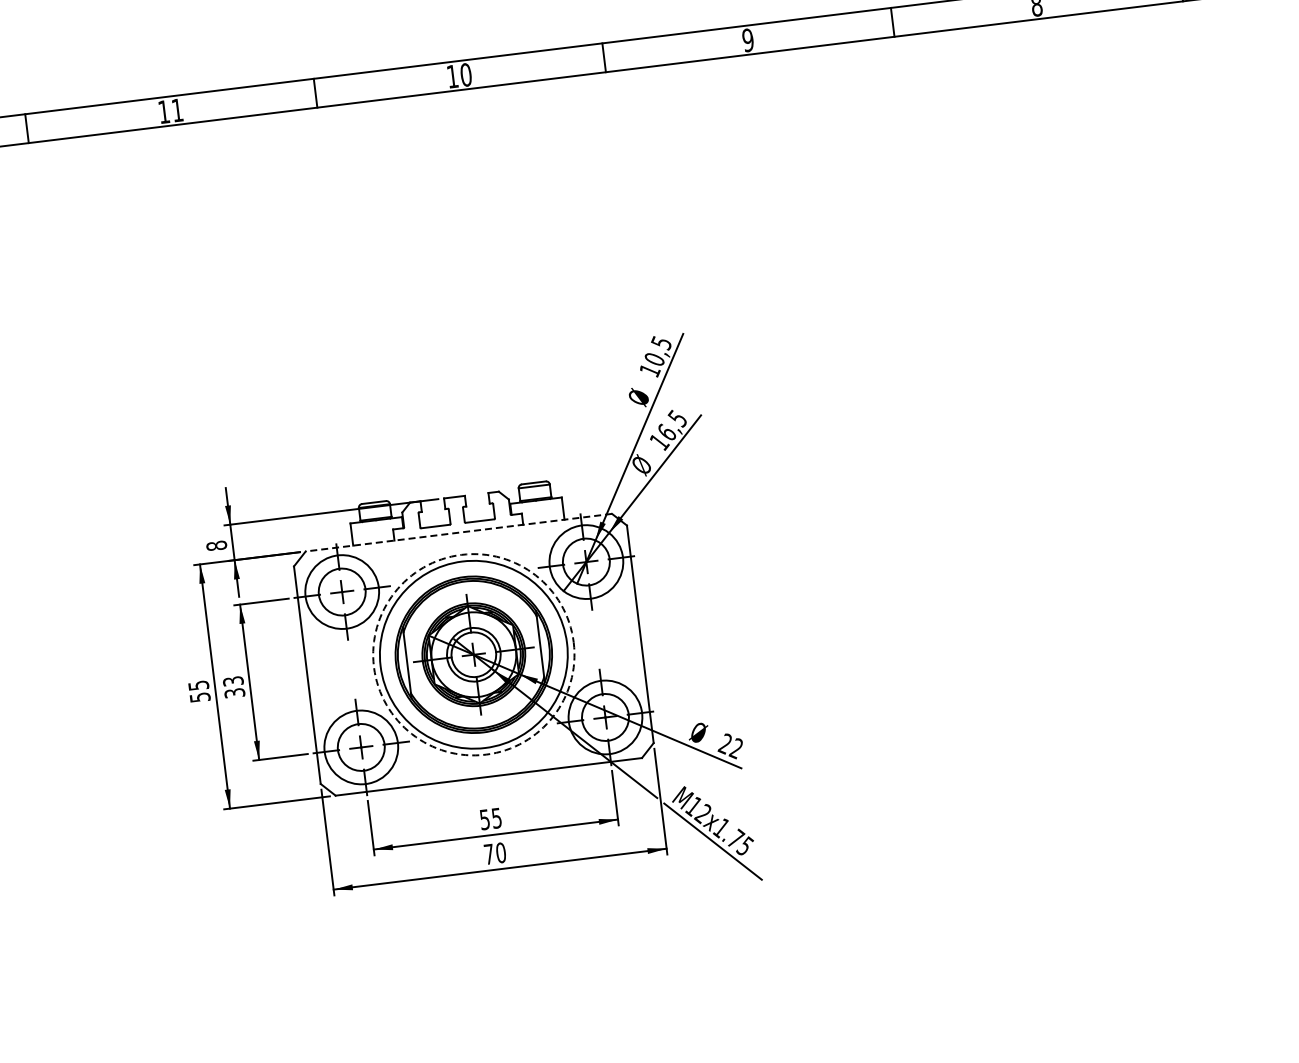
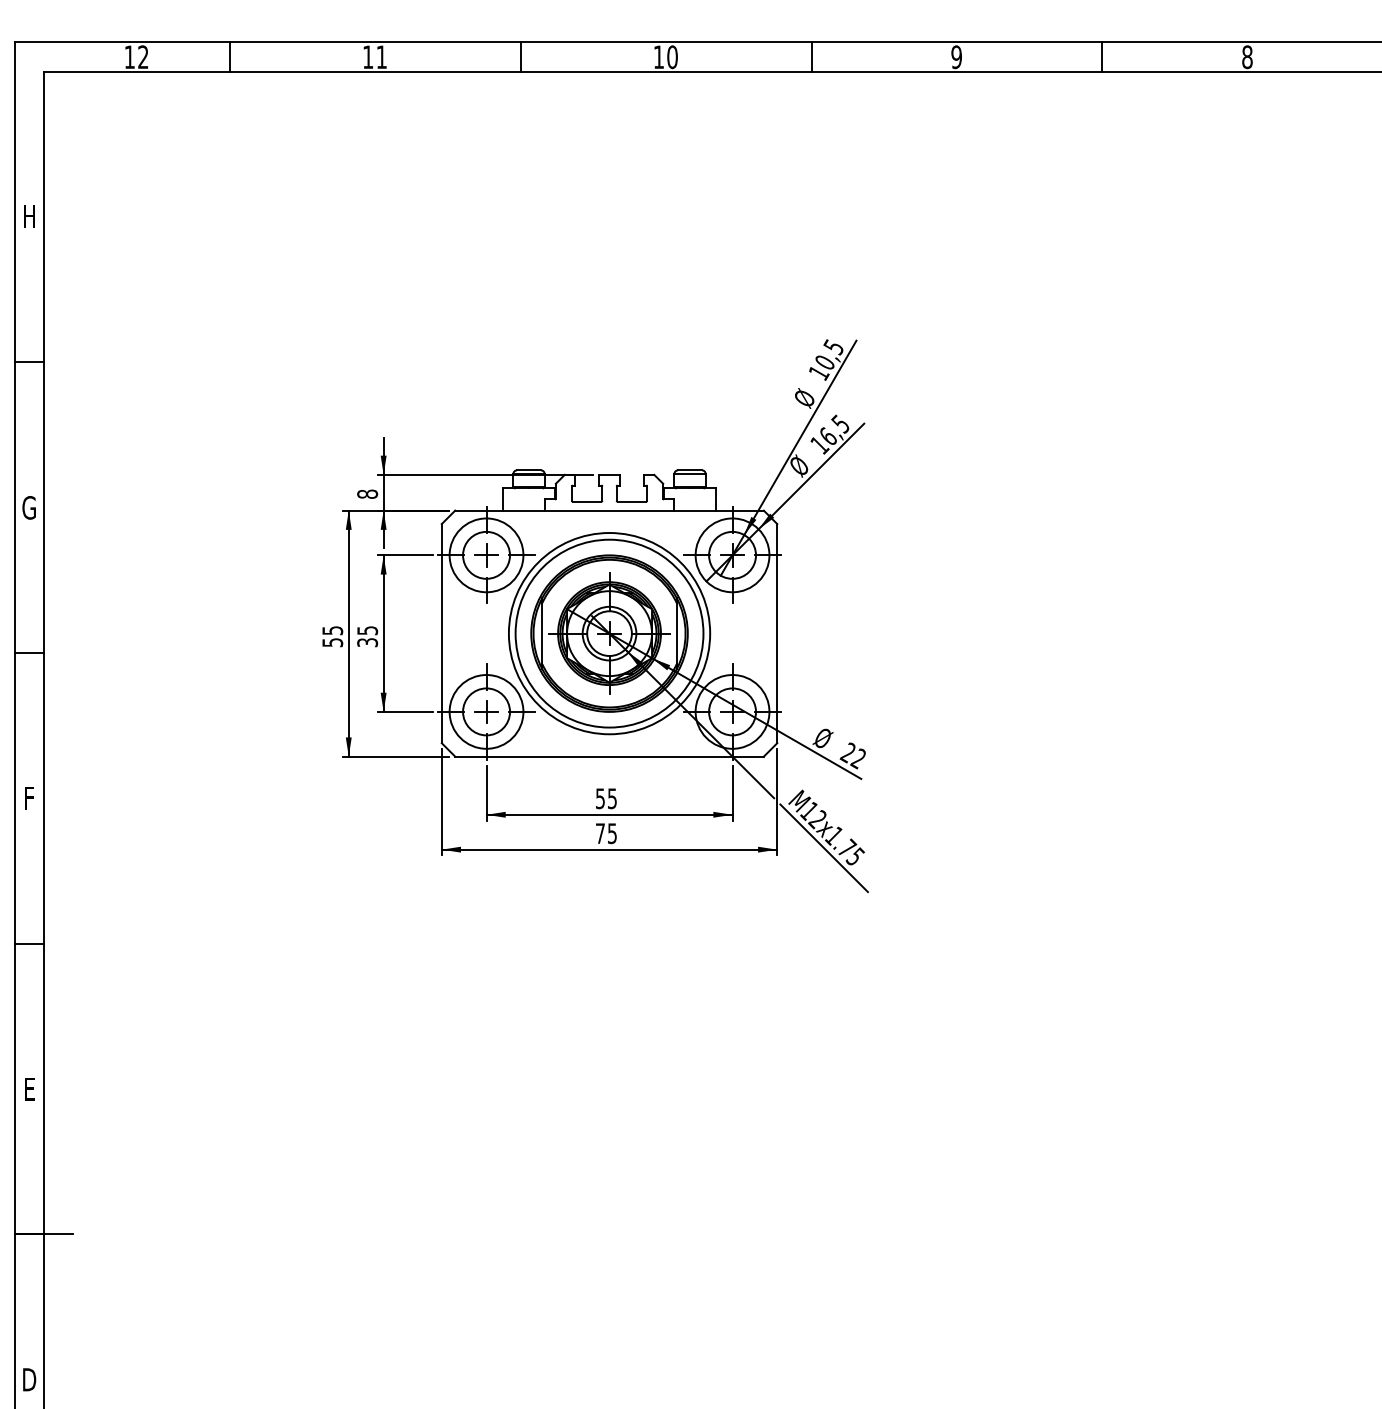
line: (458, 532) -> (609, 510), dashed -> solid
circle: (473, 654) -> (609, 633), dashed -> solid
text: (233, 681) -> (367, 630), 33 -> 35
text: (501, 852) -> (612, 833), 70 -> 75

